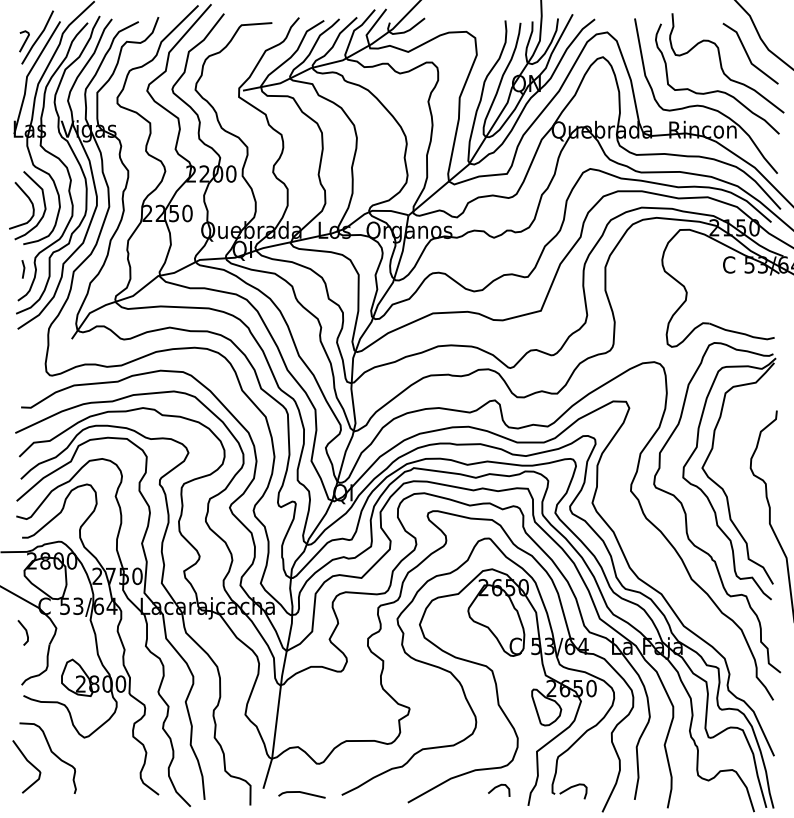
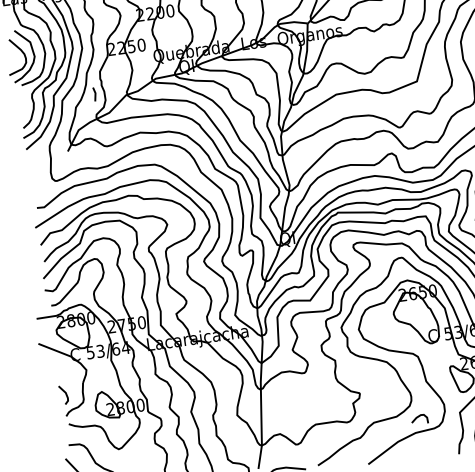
line: (23, 269) -> (94, 94), moved
line: (25, 632) -> (65, 394), moved
curve: (498, 787) -> (418, 417), moved

